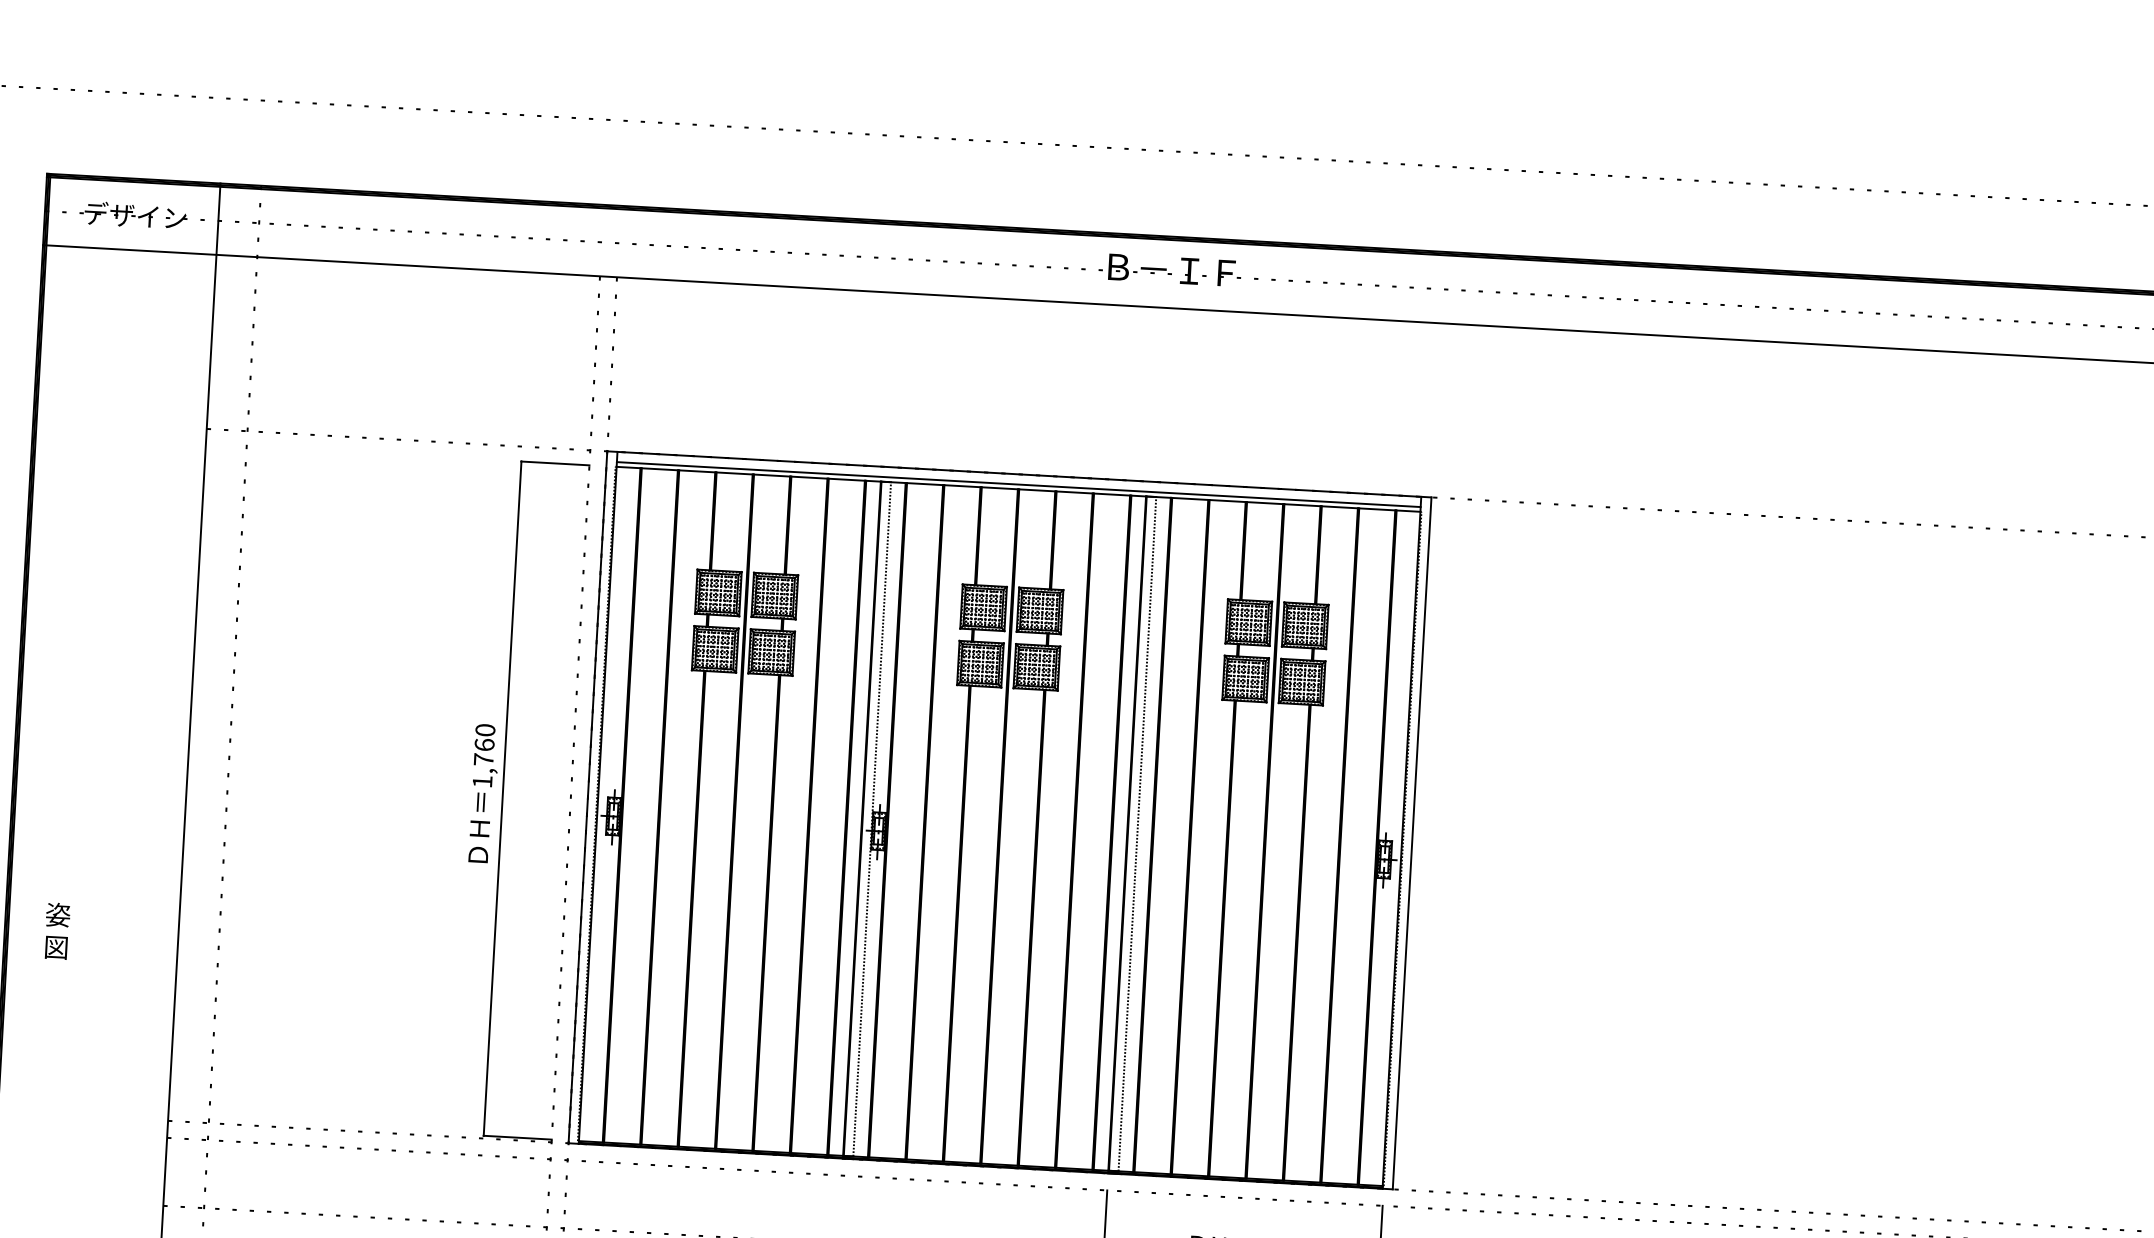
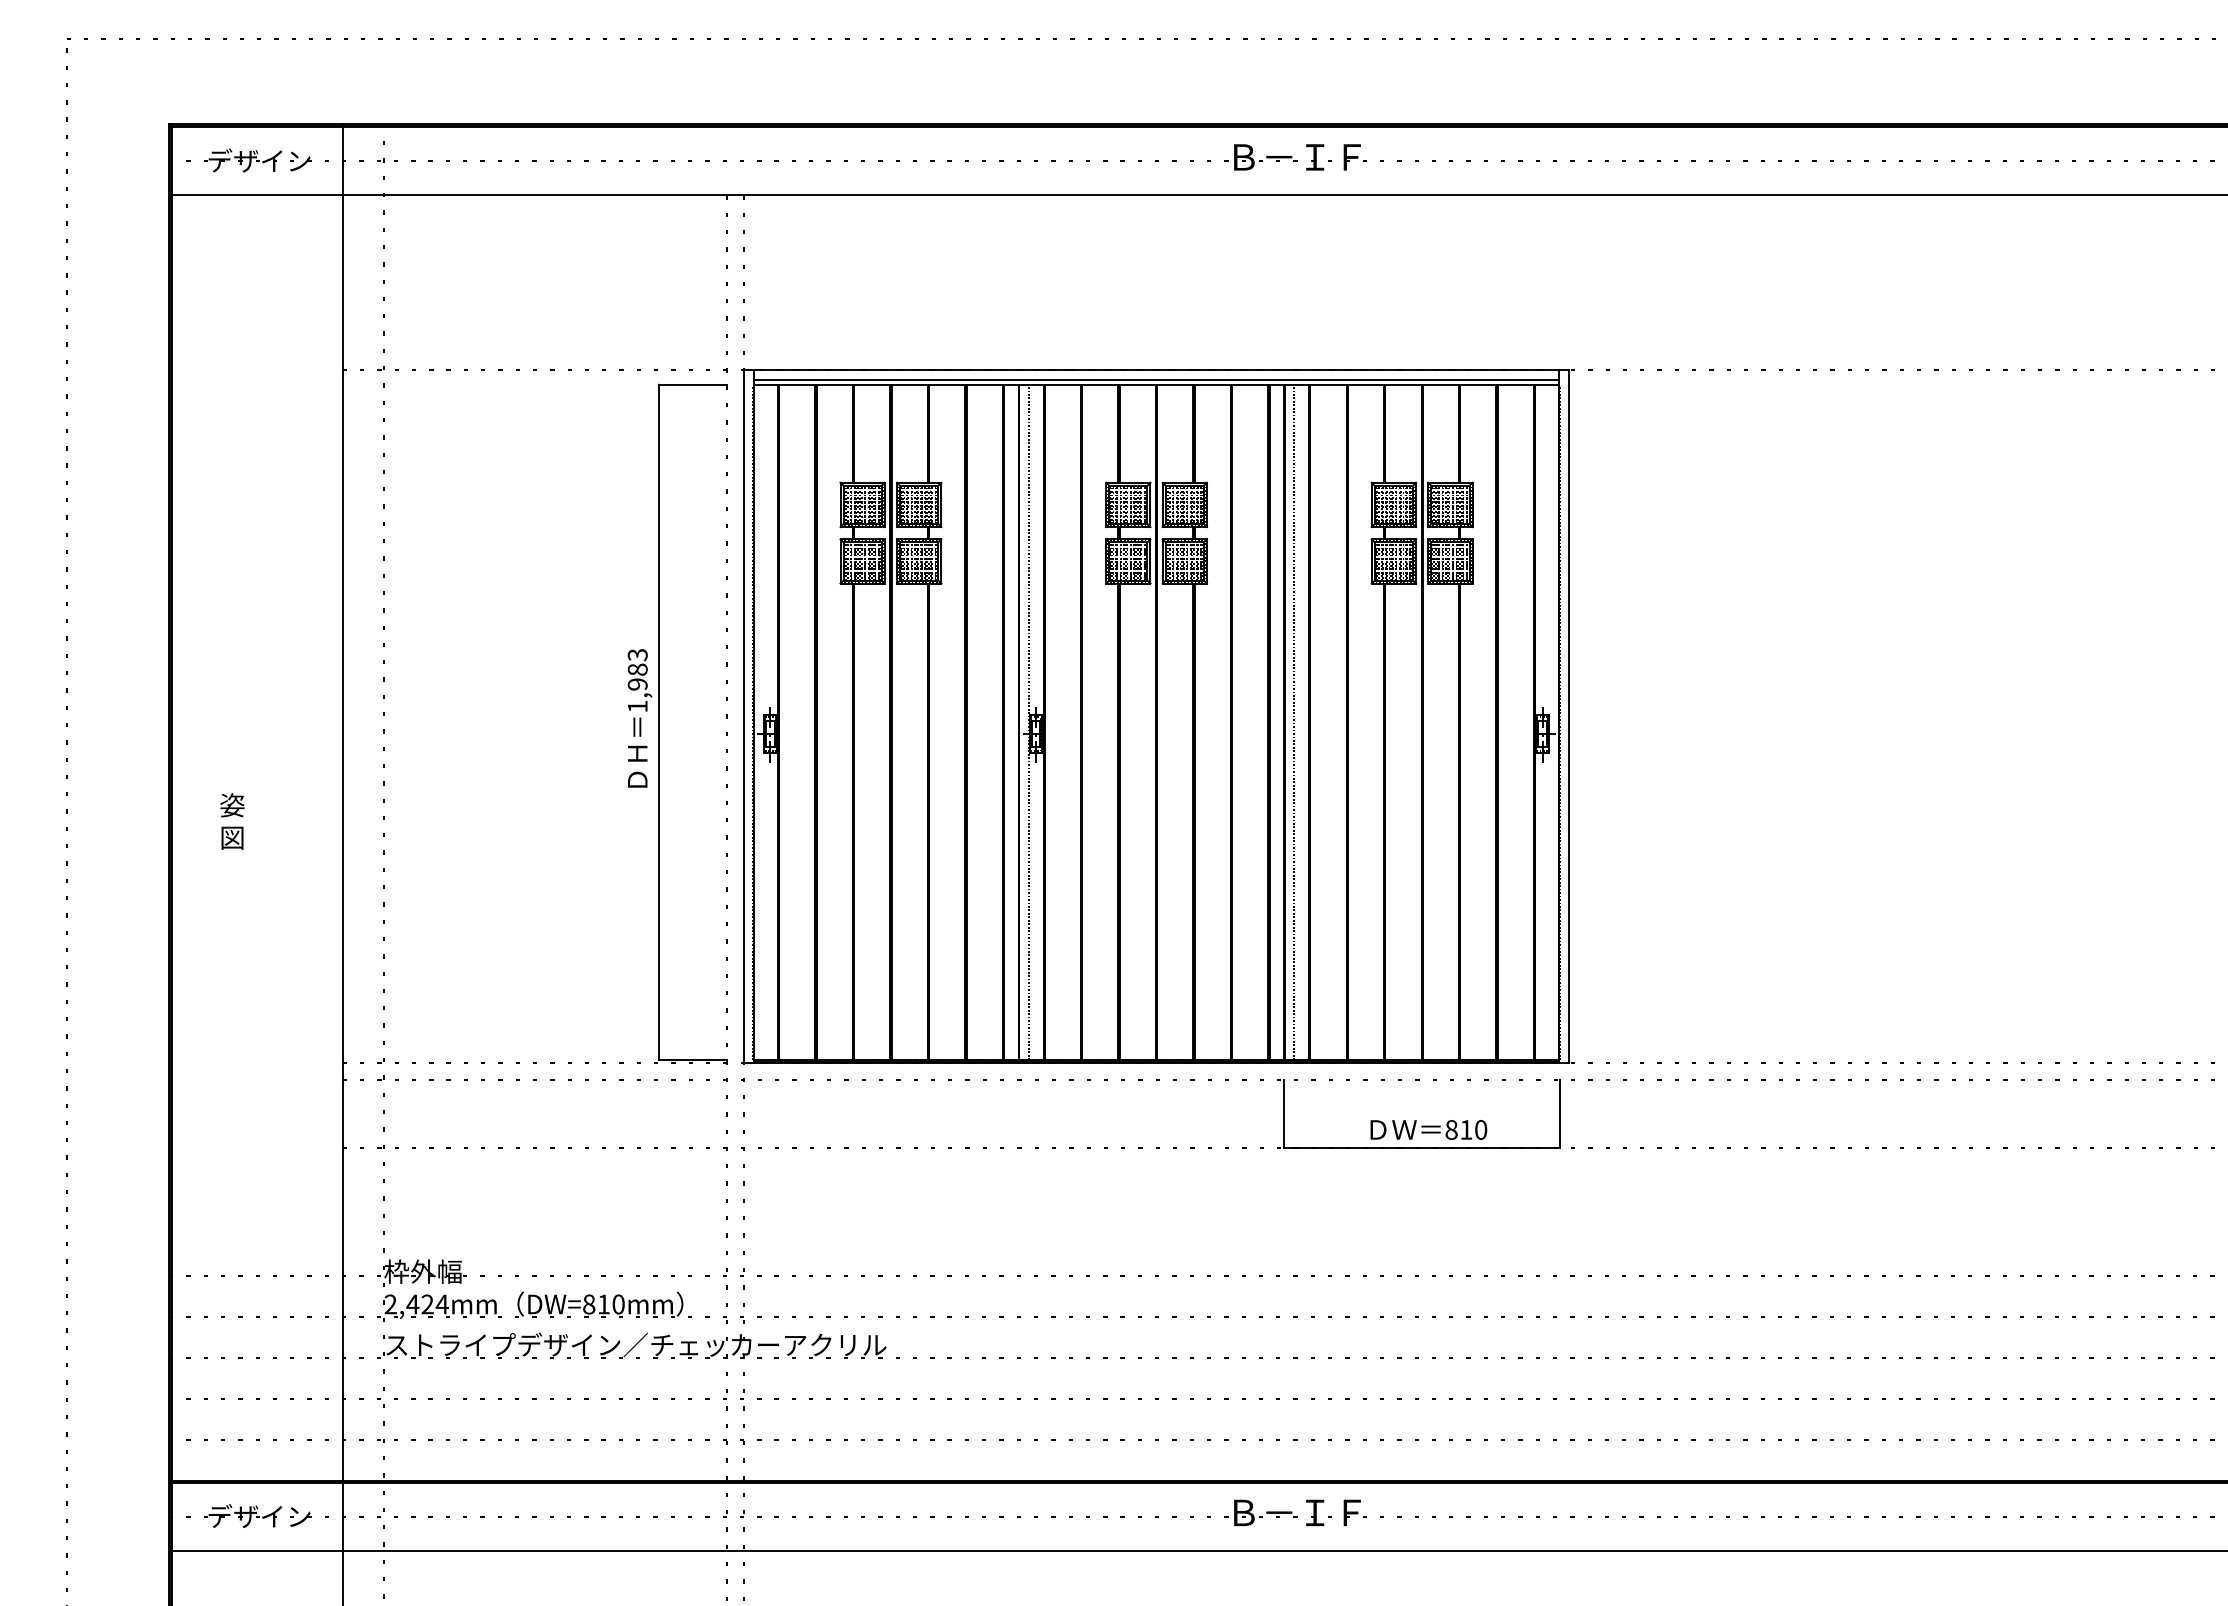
text: (484, 744) -> (637, 669), 1,760 -> 1,983
text: (57, 931) -> (232, 821), moved

